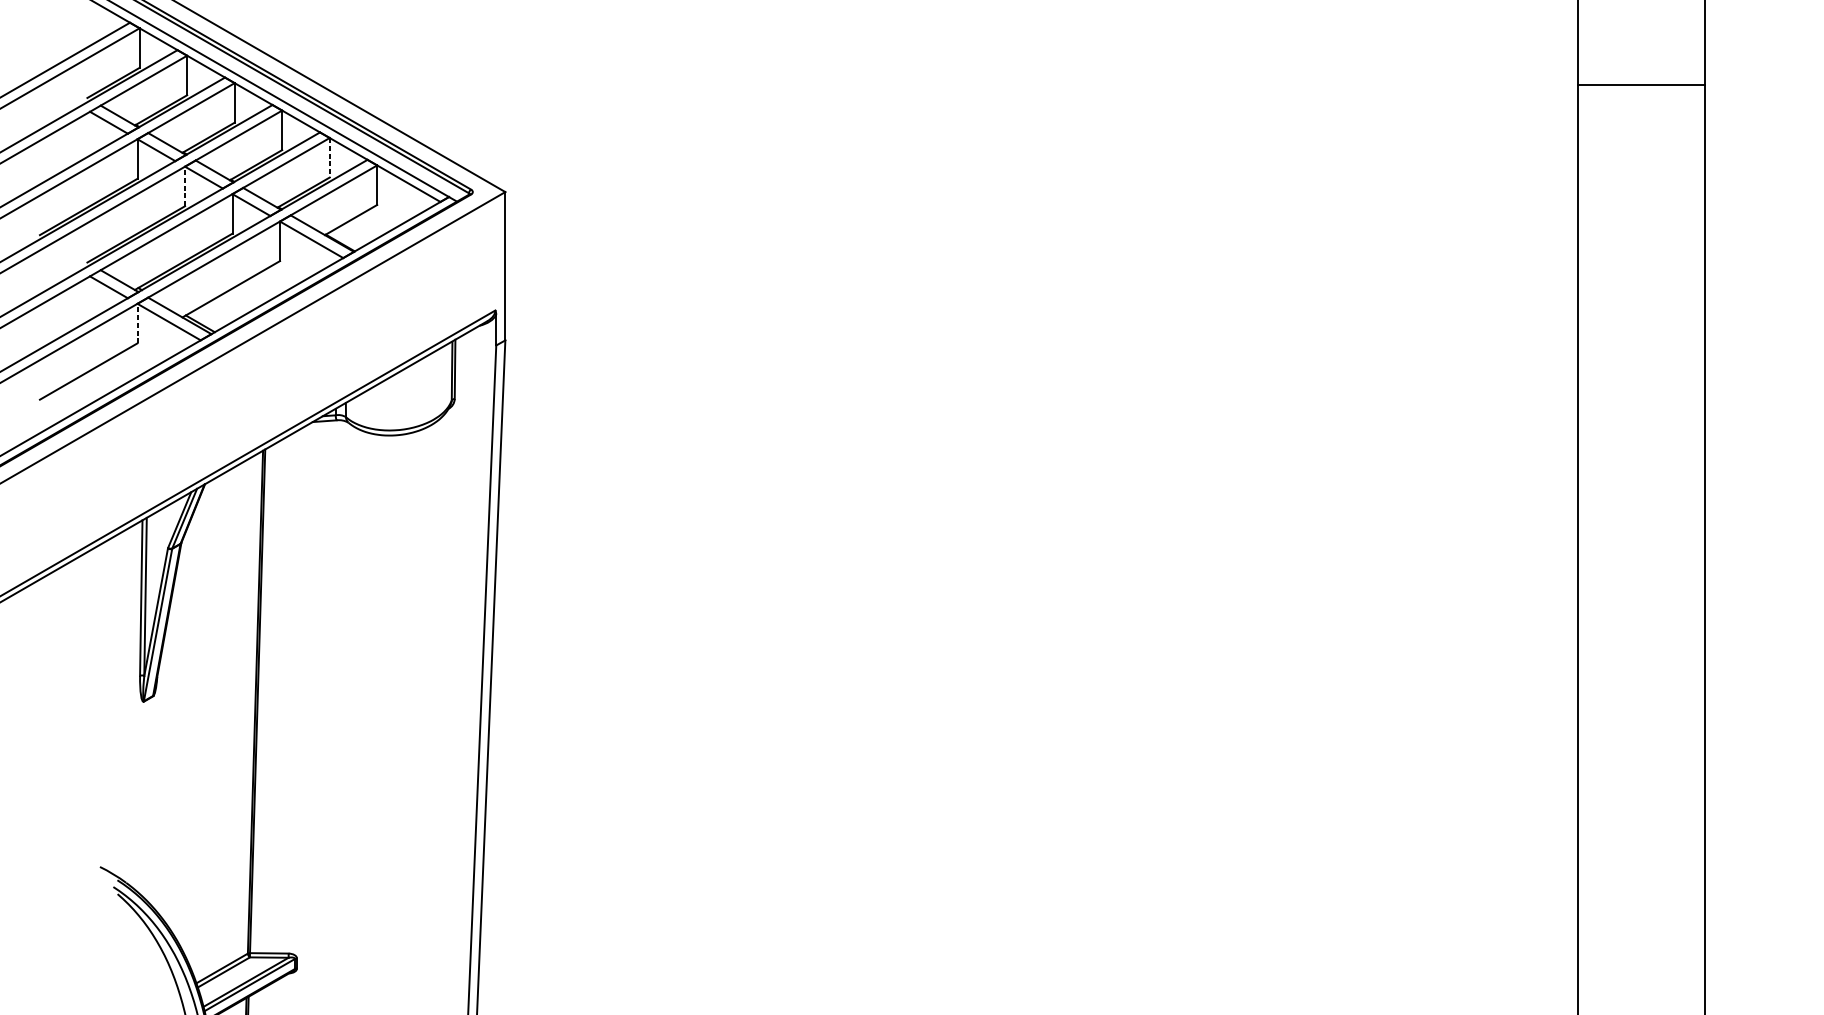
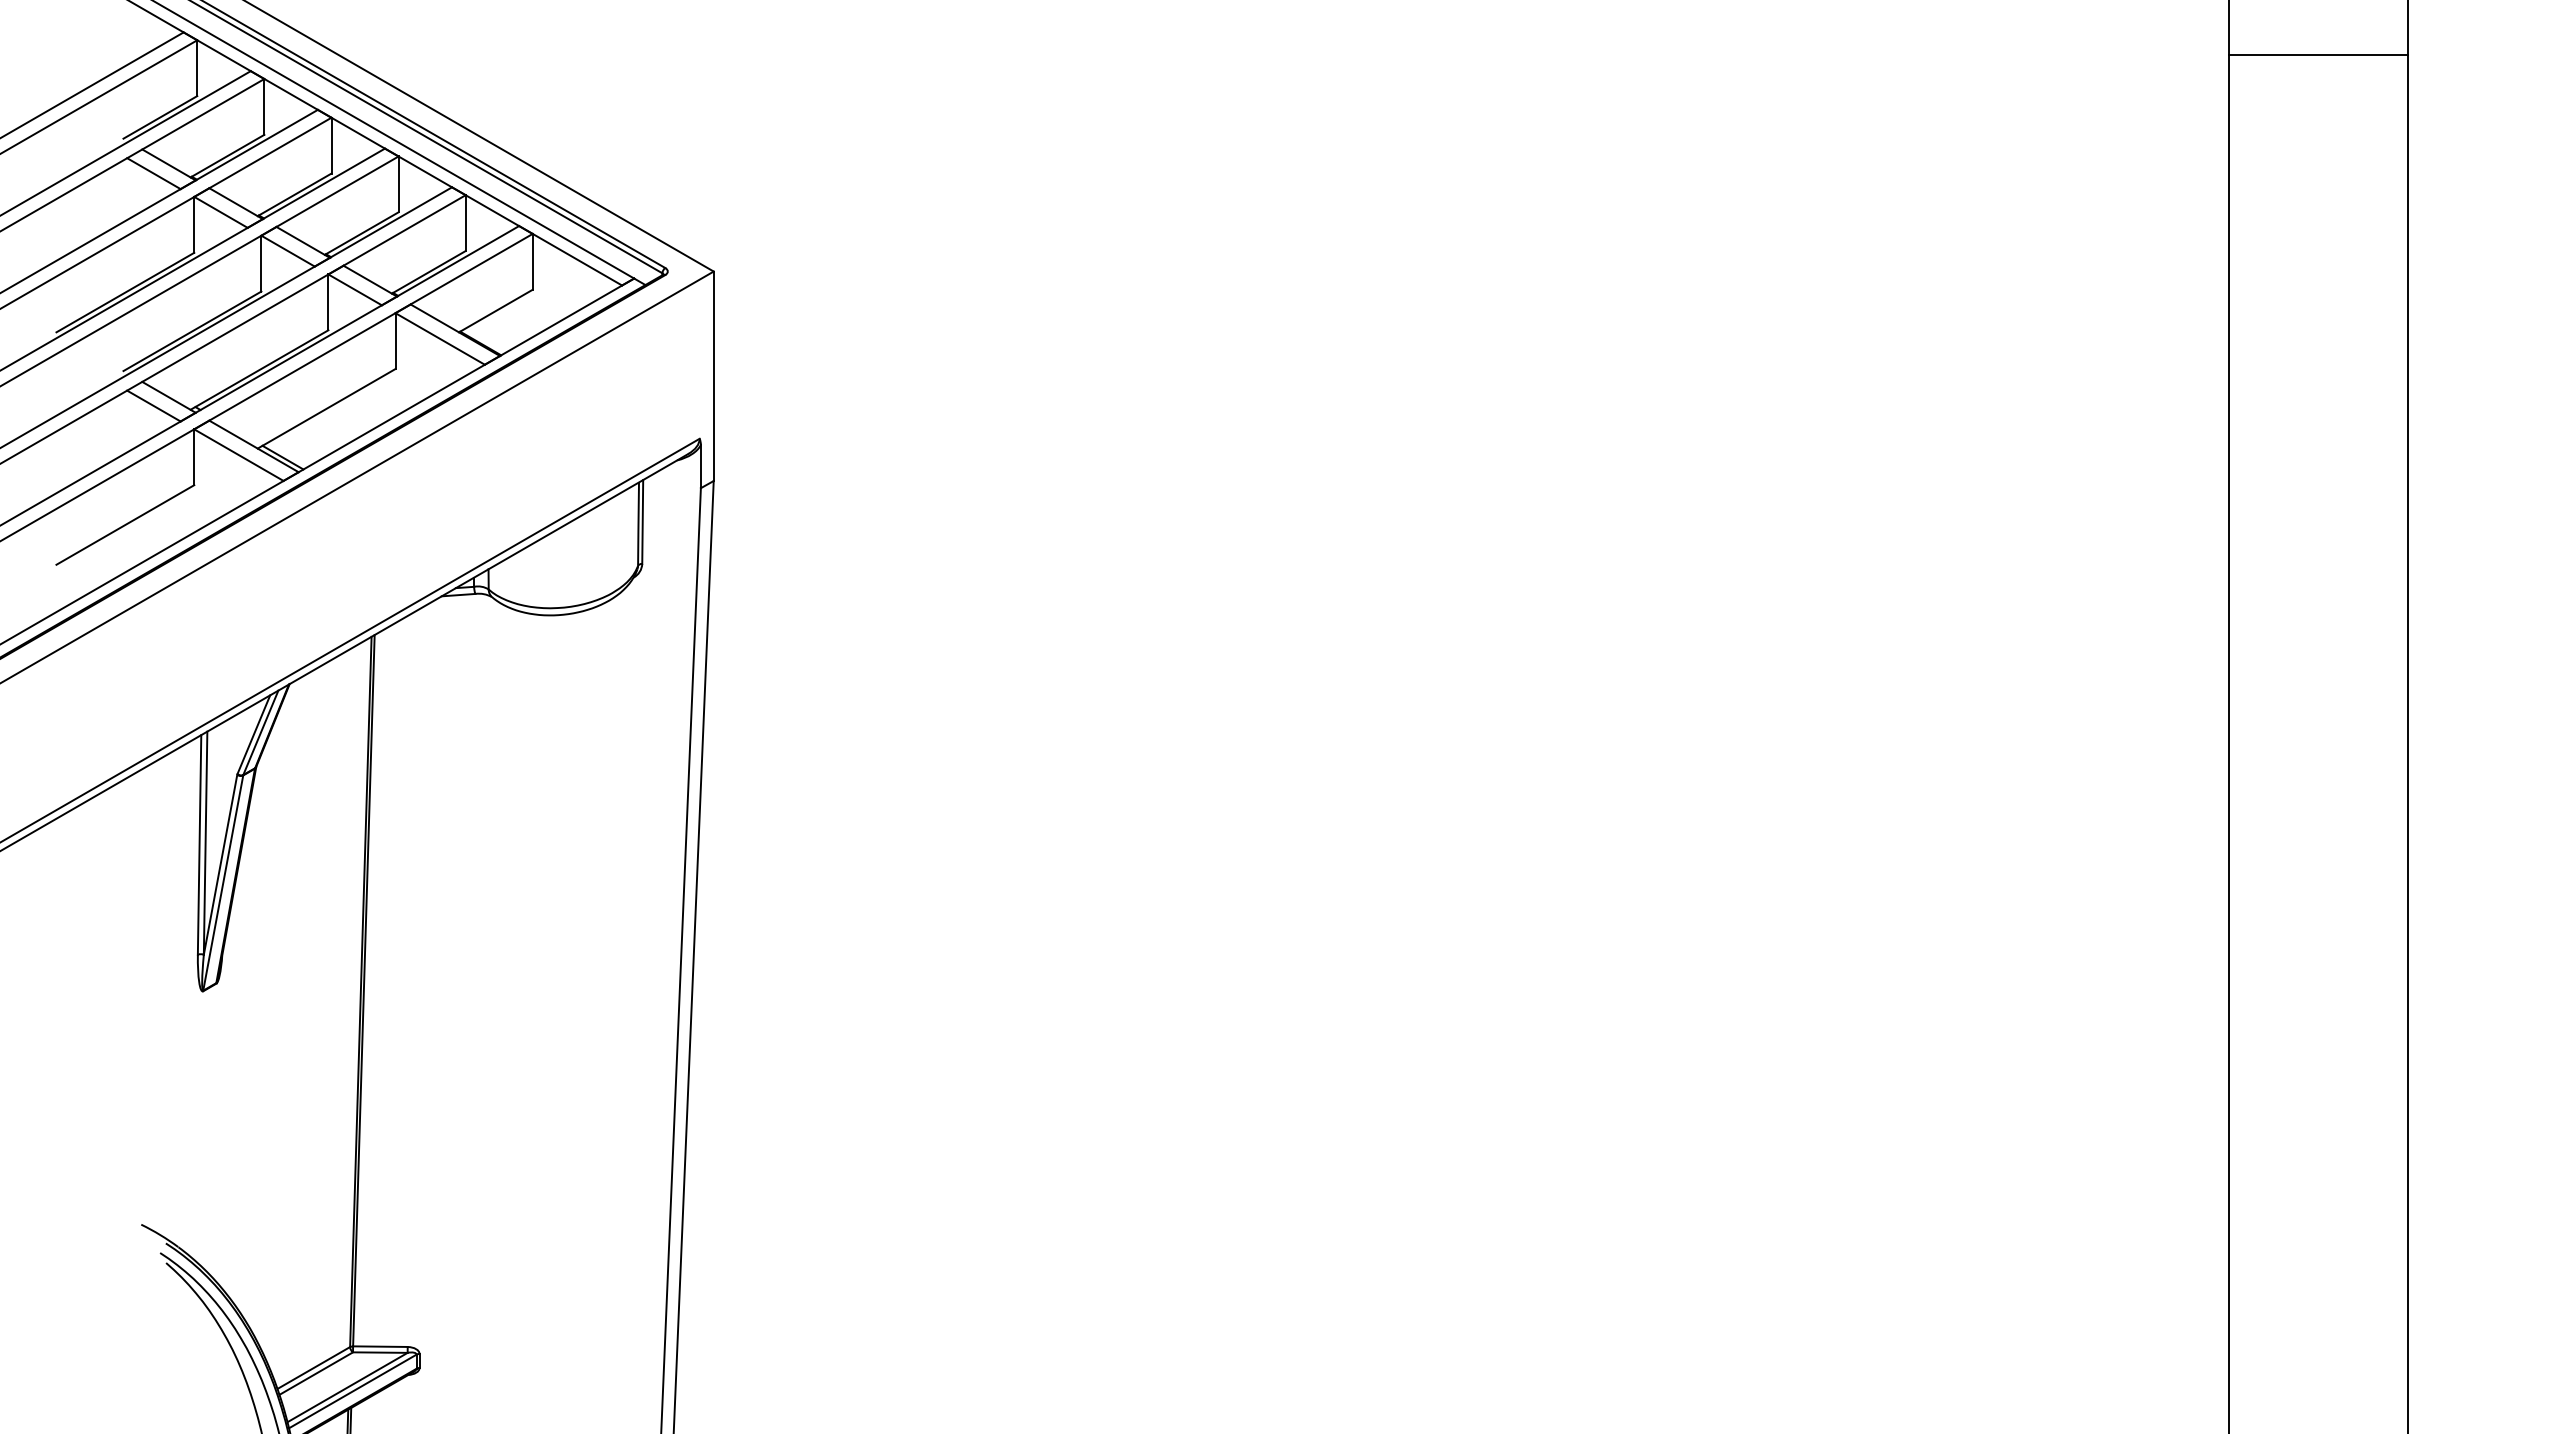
line: (1641, 84) -> (2318, 54), moved
line: (329, 158) -> (465, 223), dashed -> solid
line: (185, 186) -> (261, 263), dashed -> solid
line: (137, 323) -> (194, 457), dashed -> solid

